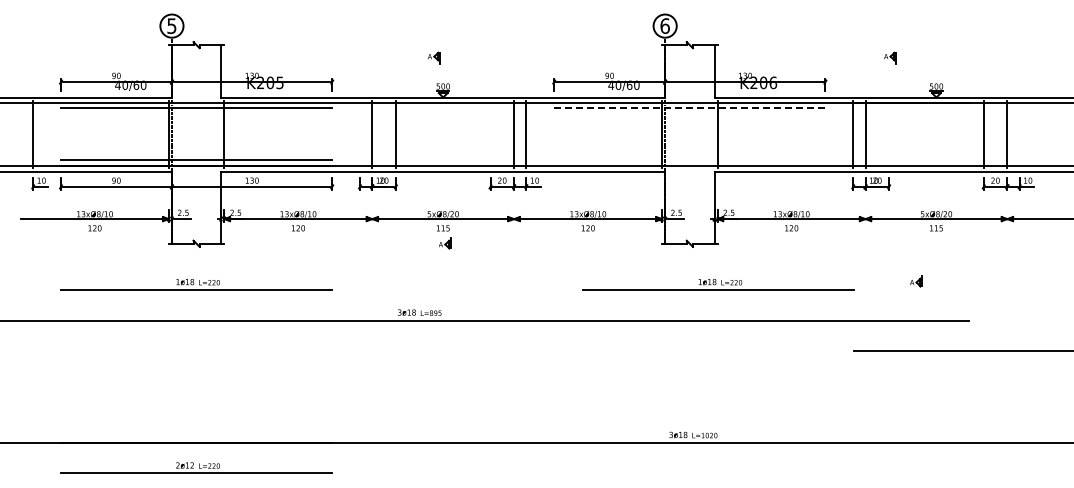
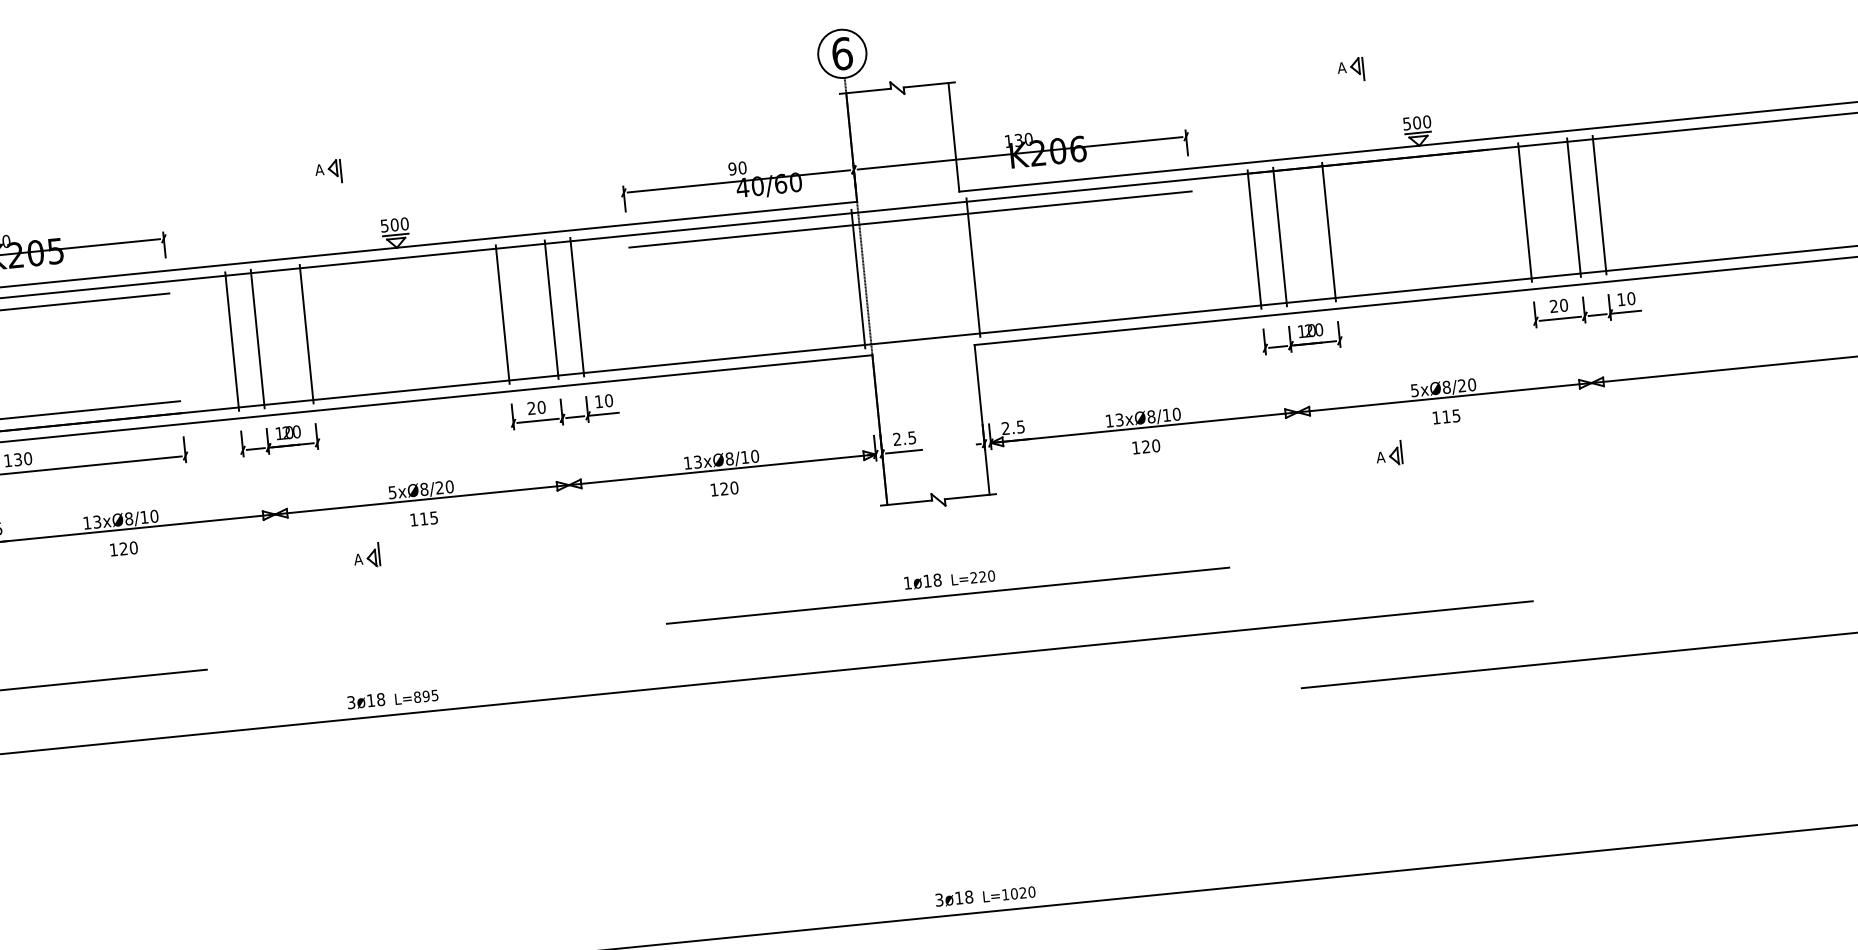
part: (434, 57) -> (329, 170), moved
part: (890, 57) -> (1351, 68), moved
line: (689, 108) -> (909, 219), dashed -> solid
line: (359, 134) -> (231, 341), added
line: (490, 134) -> (502, 314), added
line: (889, 134) -> (1329, 232), added
line: (1019, 134) -> (1599, 205), added
part: (445, 243) -> (367, 556), moved
part: (916, 281) -> (1389, 454), moved
part: (718, 284) -> (946, 584), moved

